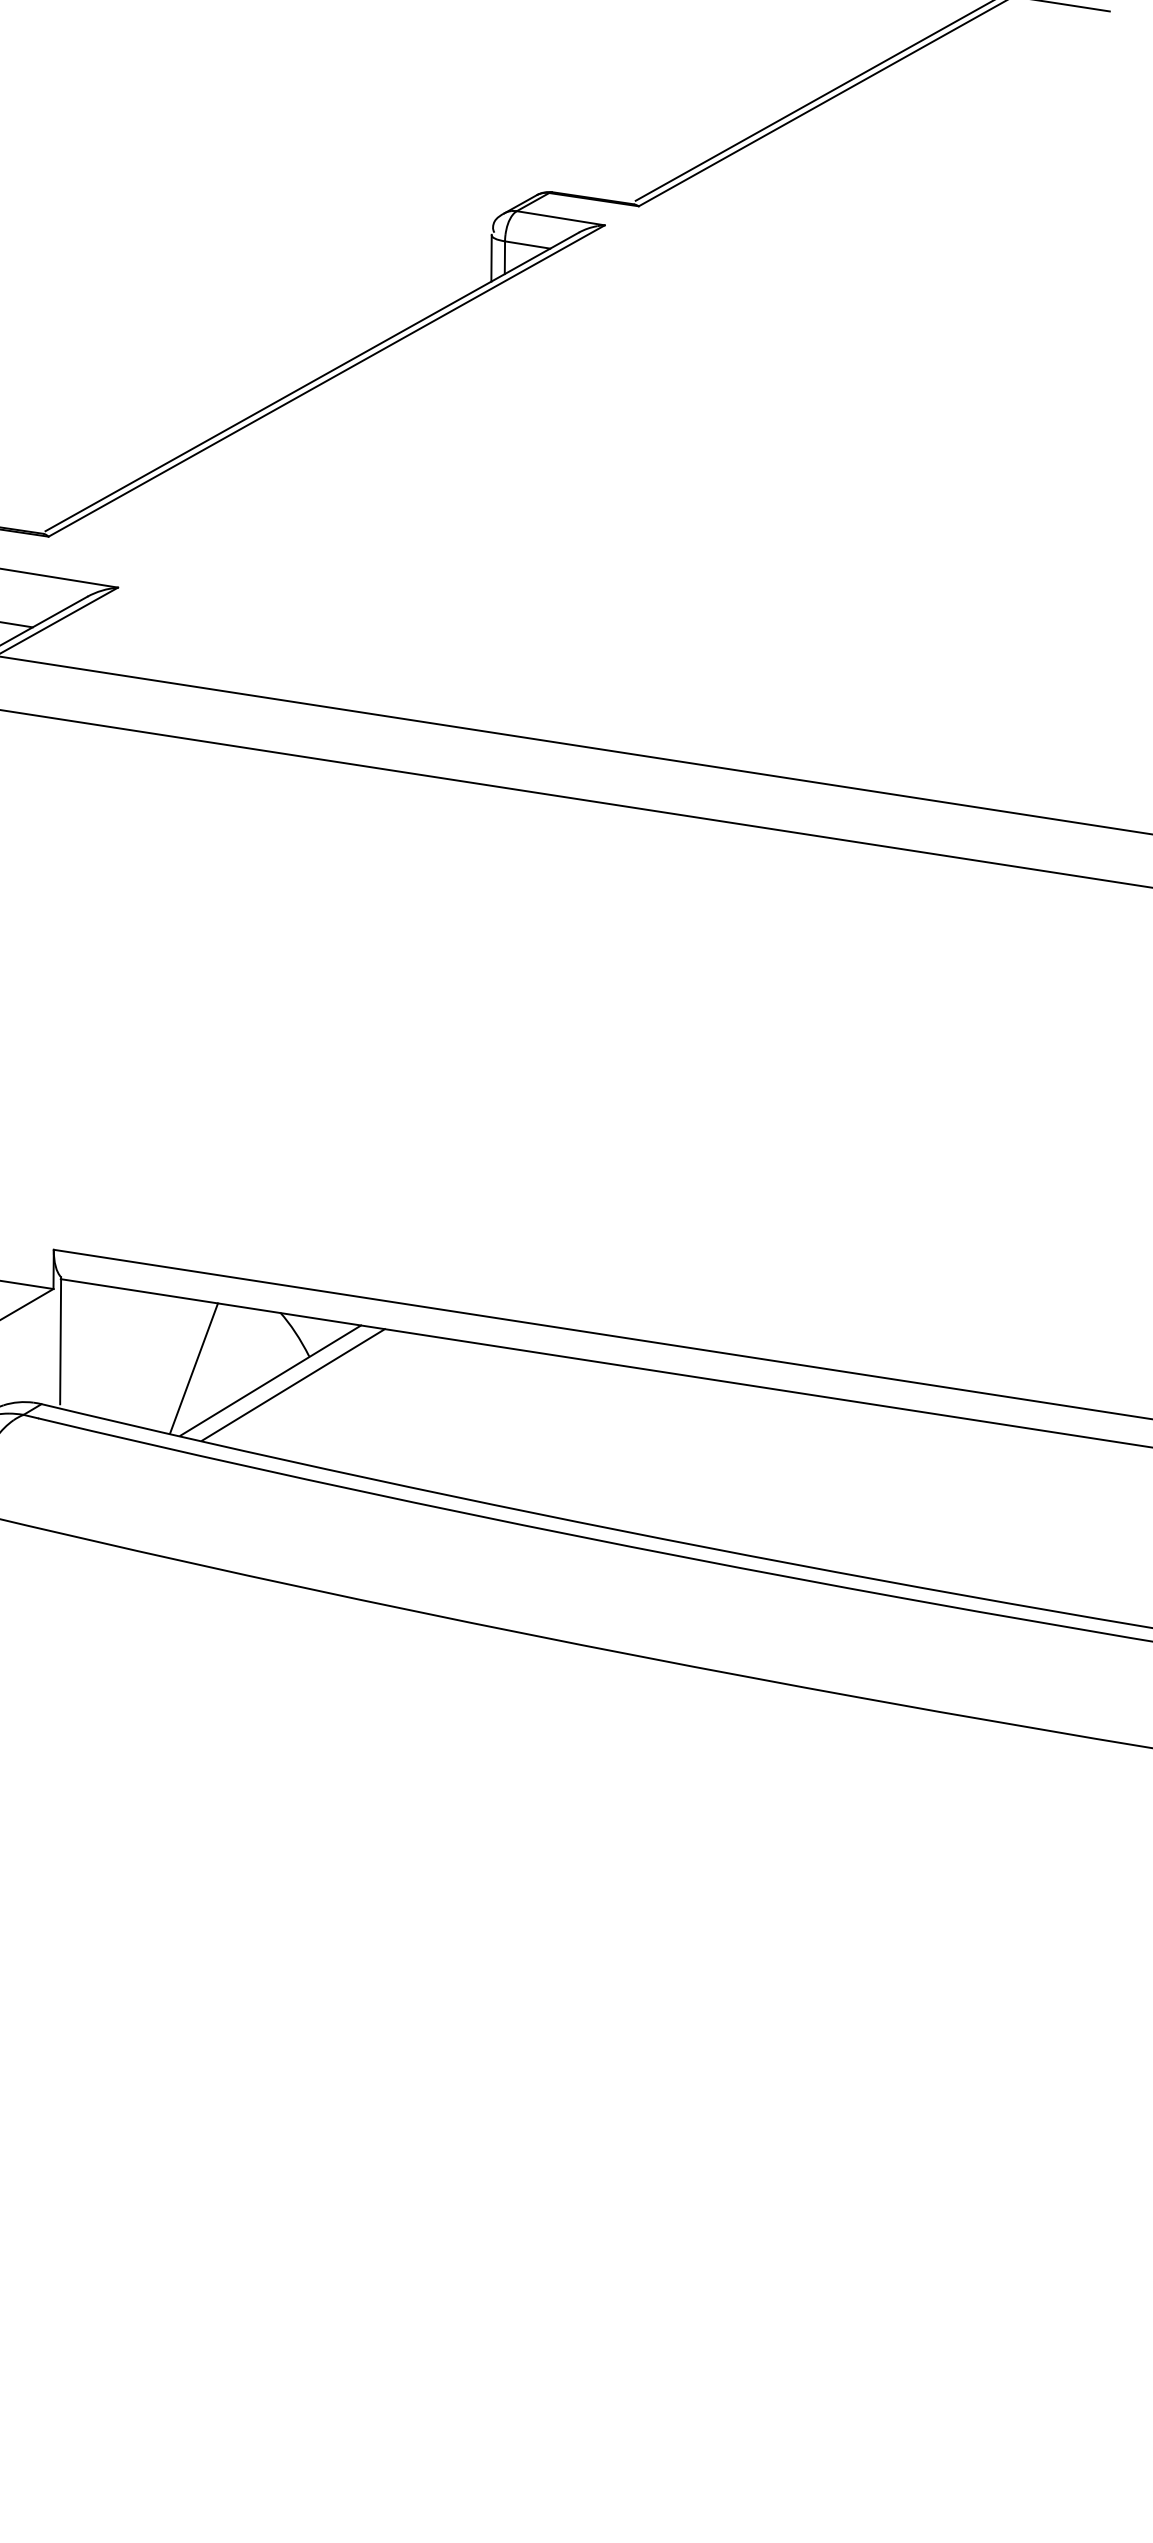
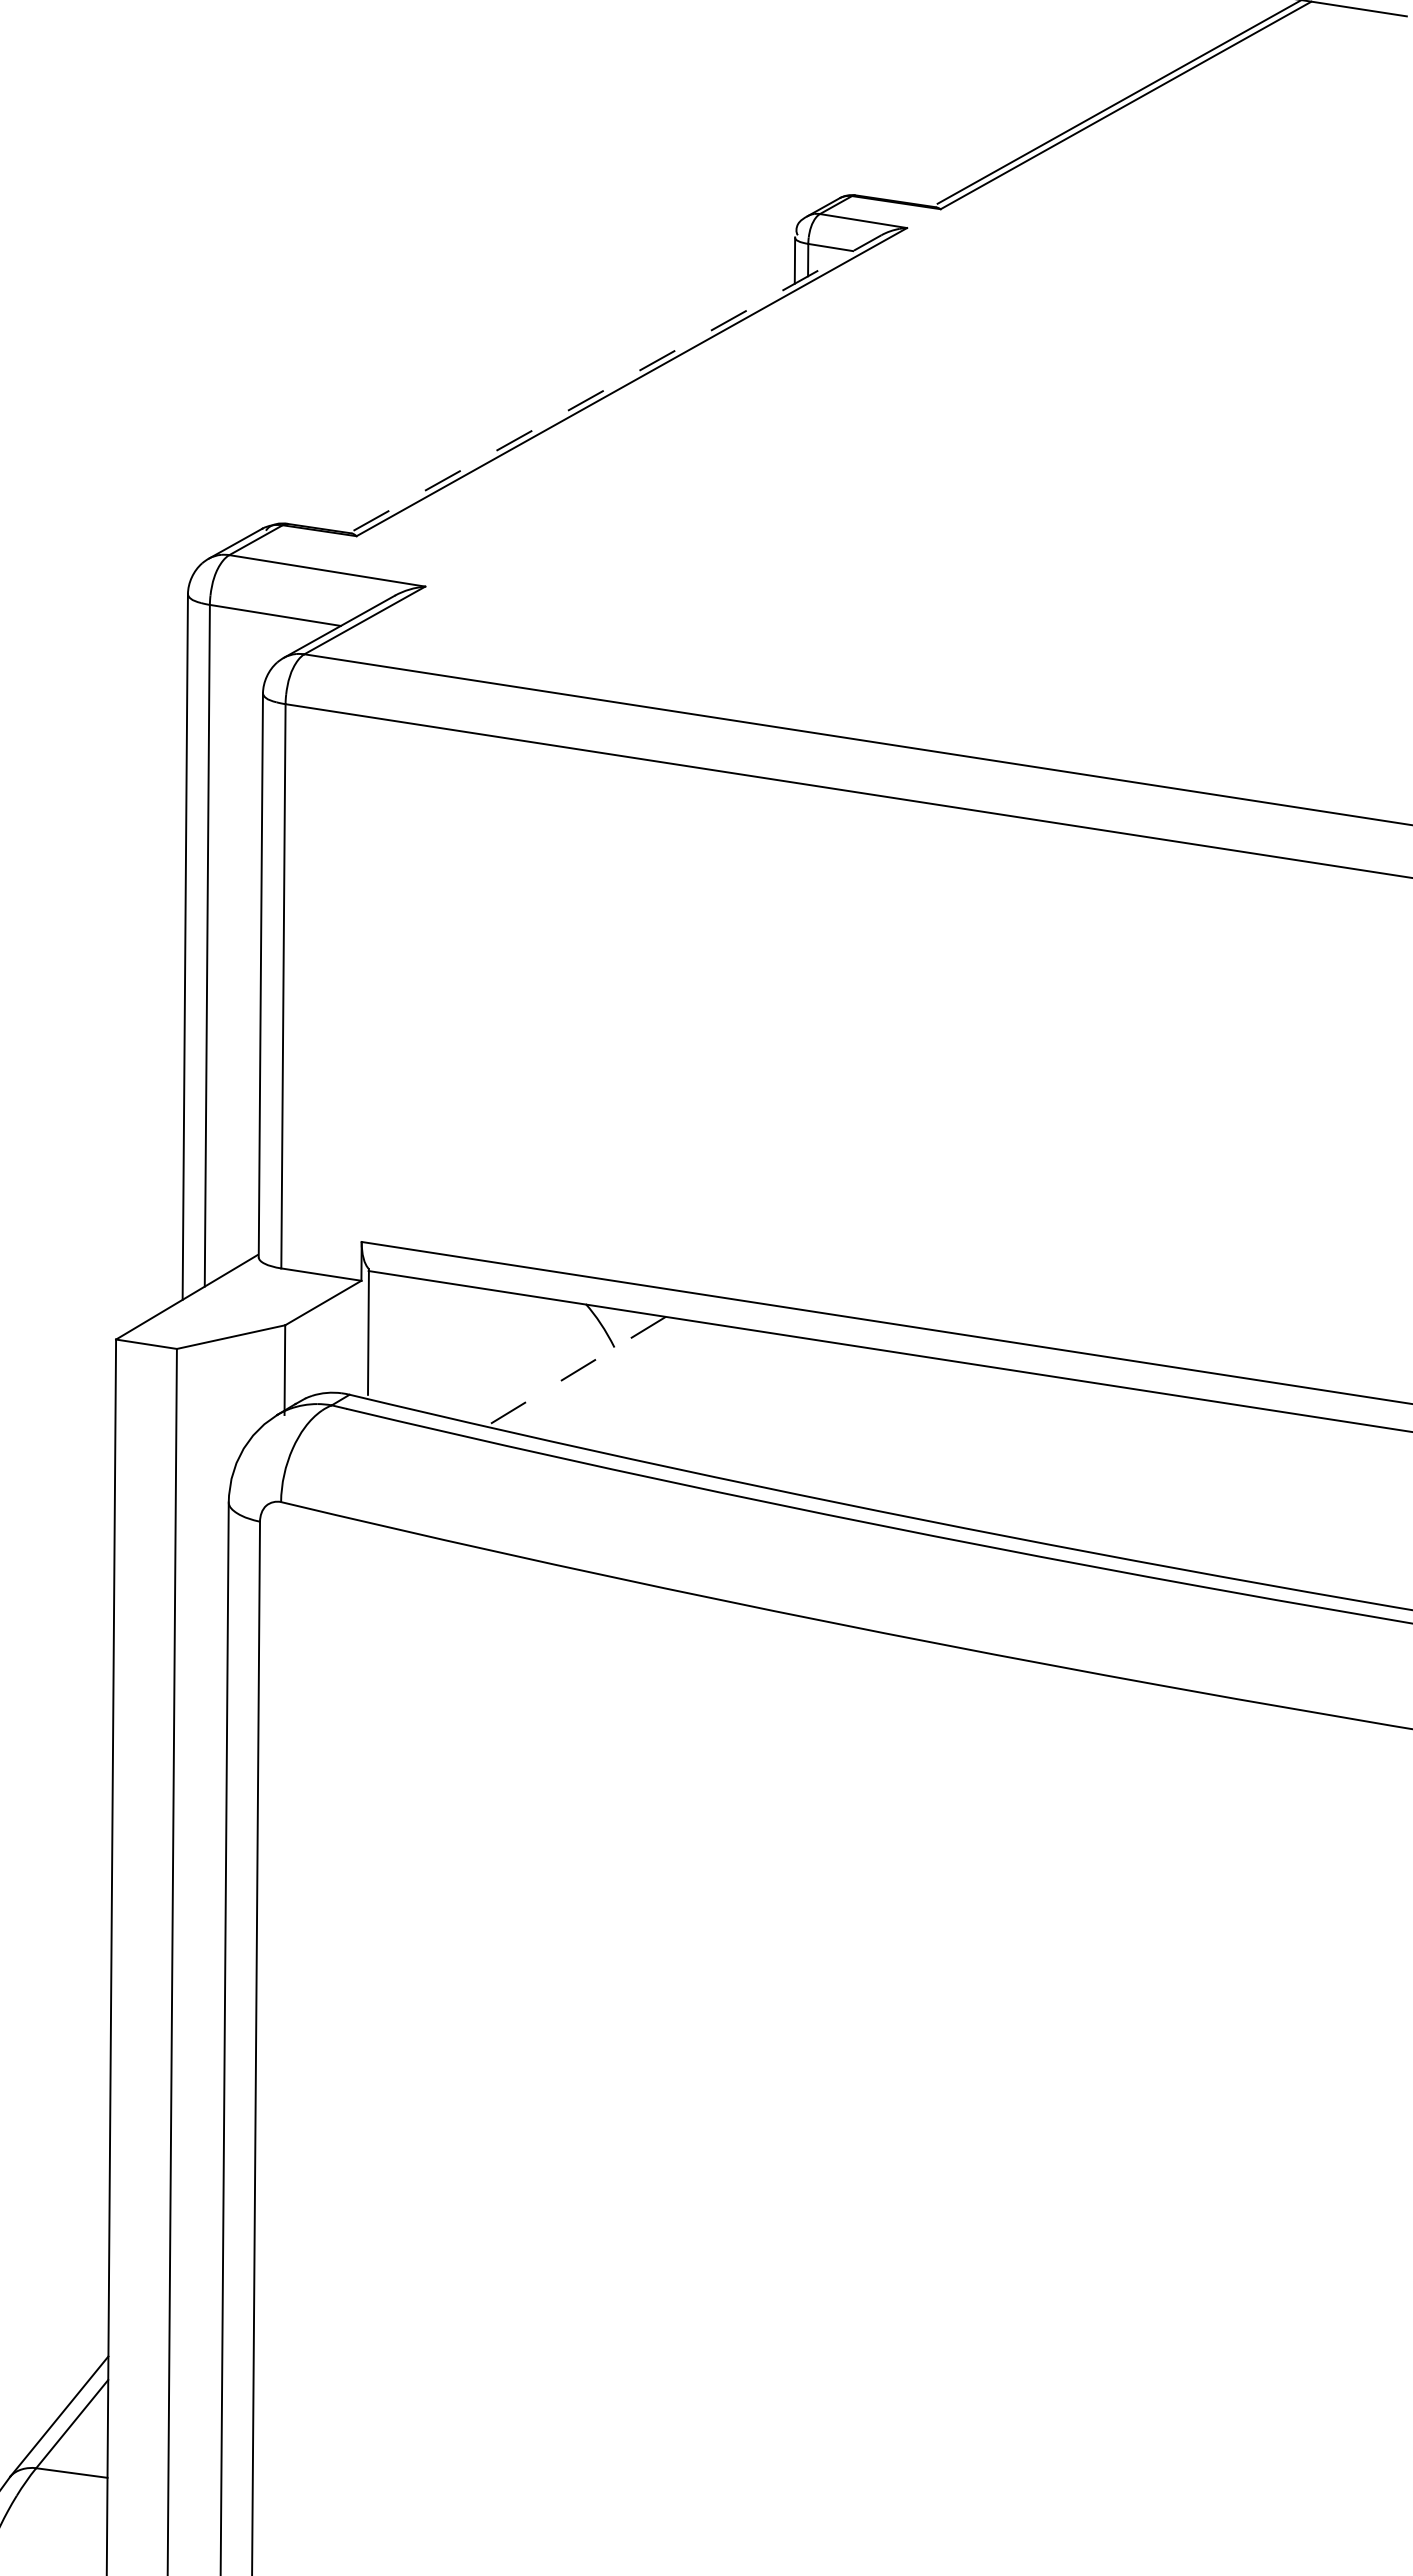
line: (312, 381) -> (617, 382), solid -> dashed
line: (194, 1368) -> (500, 1359), removed
line: (270, 1380) -> (576, 1371), solid -> dashed
line: (293, 1384) -> (598, 1375), removed

